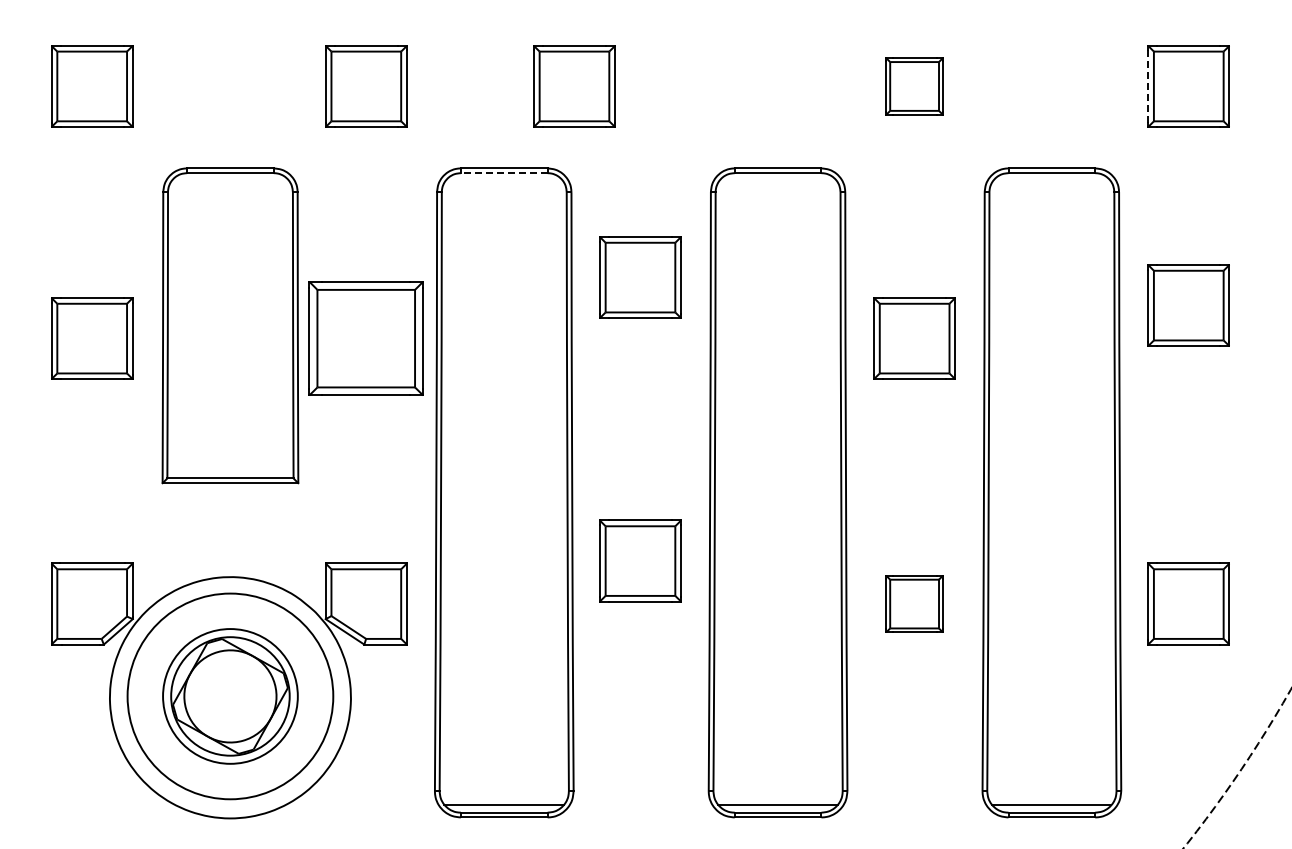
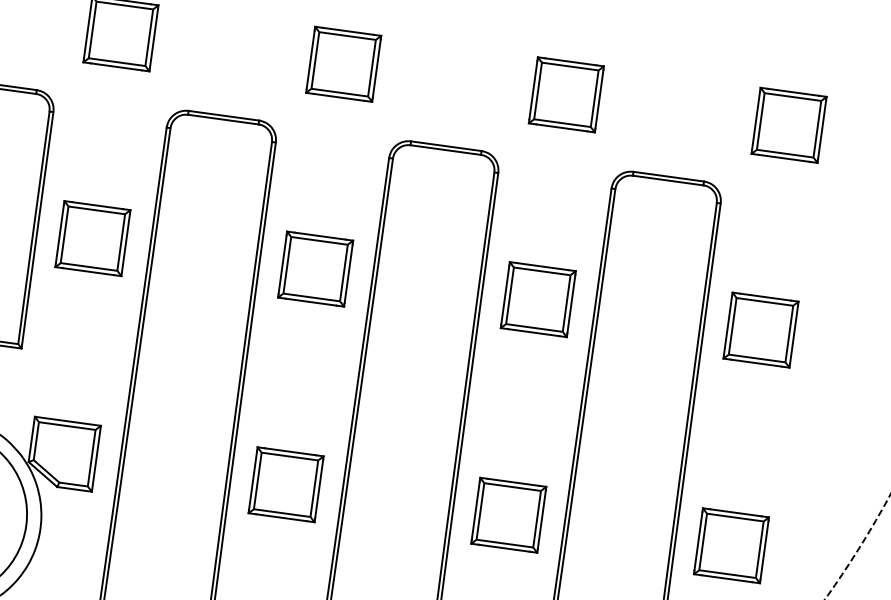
line: (1148, 85) -> (756, 120), dashed -> solid
part: (574, 86) -> (343, 64), moved
part: (914, 86) -> (566, 94), size x1.43
line: (503, 173) -> (222, 119), dashed -> solid
part: (640, 277) -> (315, 269), moved
part: (1188, 305) -> (760, 330), moved
part: (366, 338) -> (93, 238), size x0.71
part: (640, 560) -> (286, 484), moved
part: (914, 603) -> (508, 514), size x1.43

